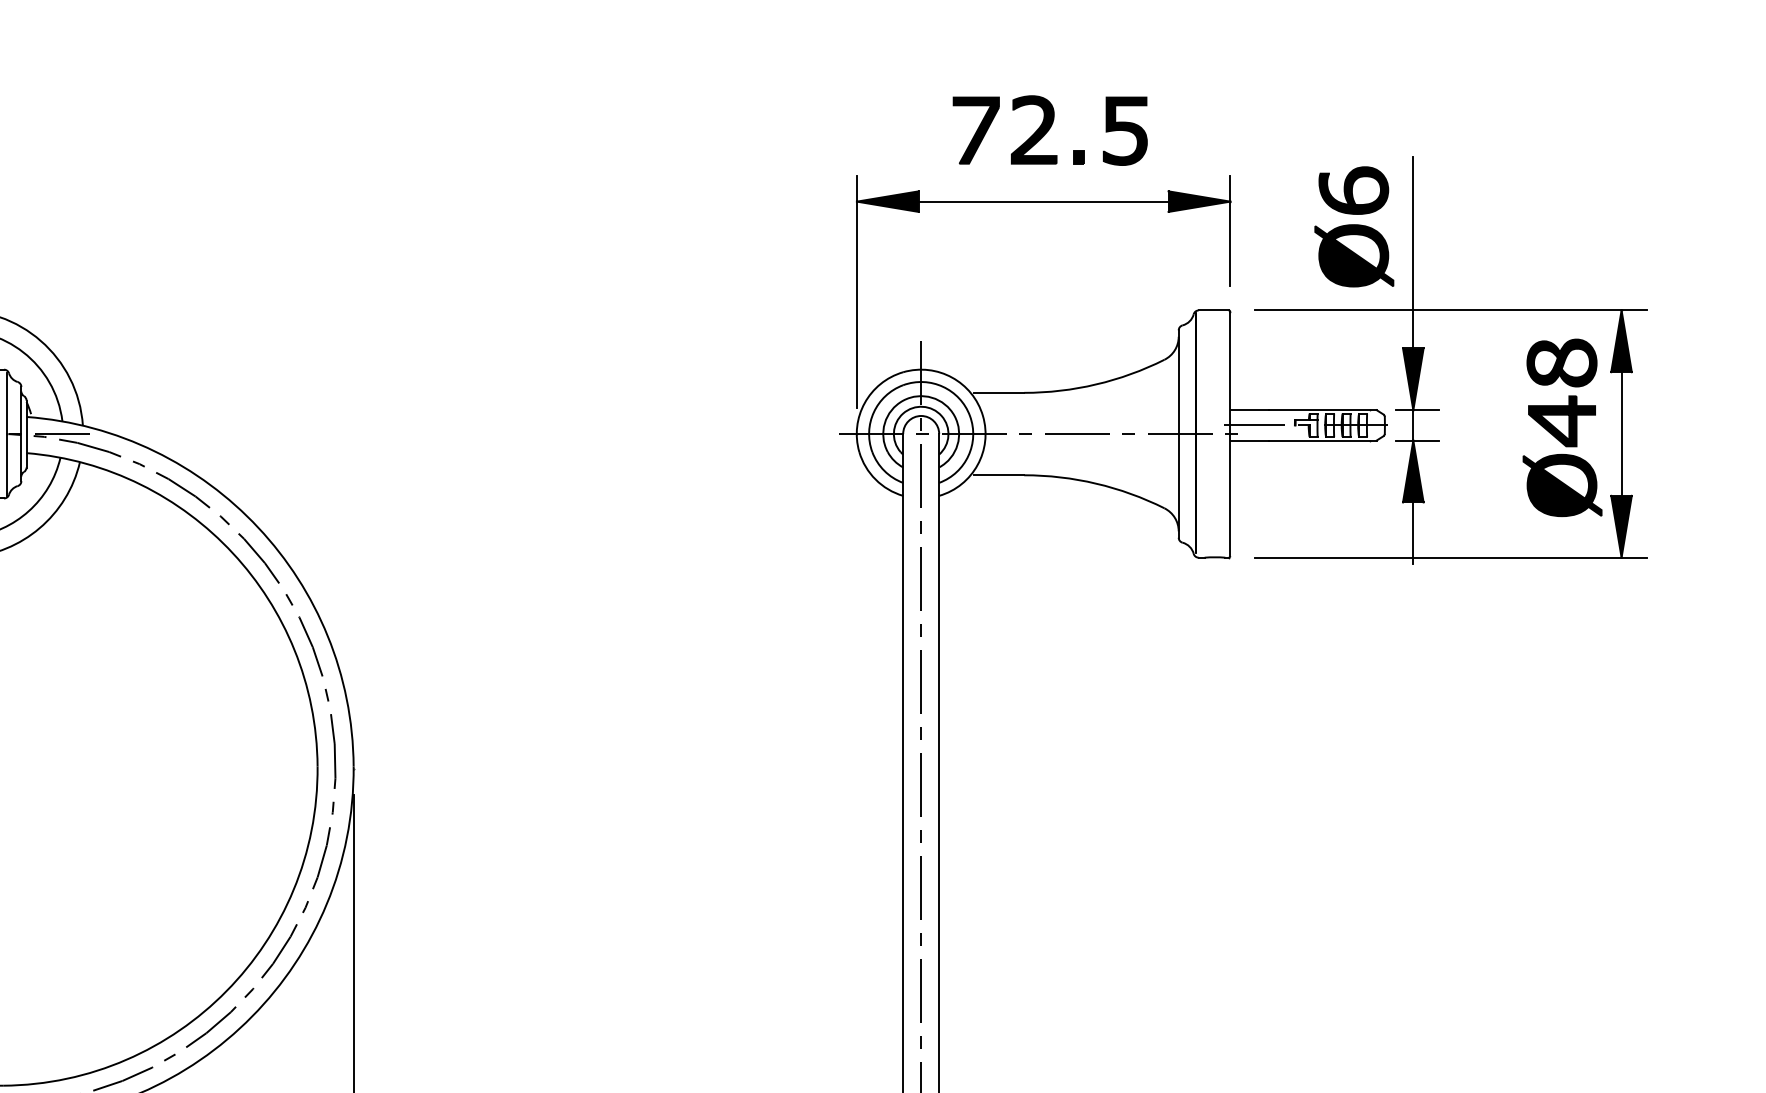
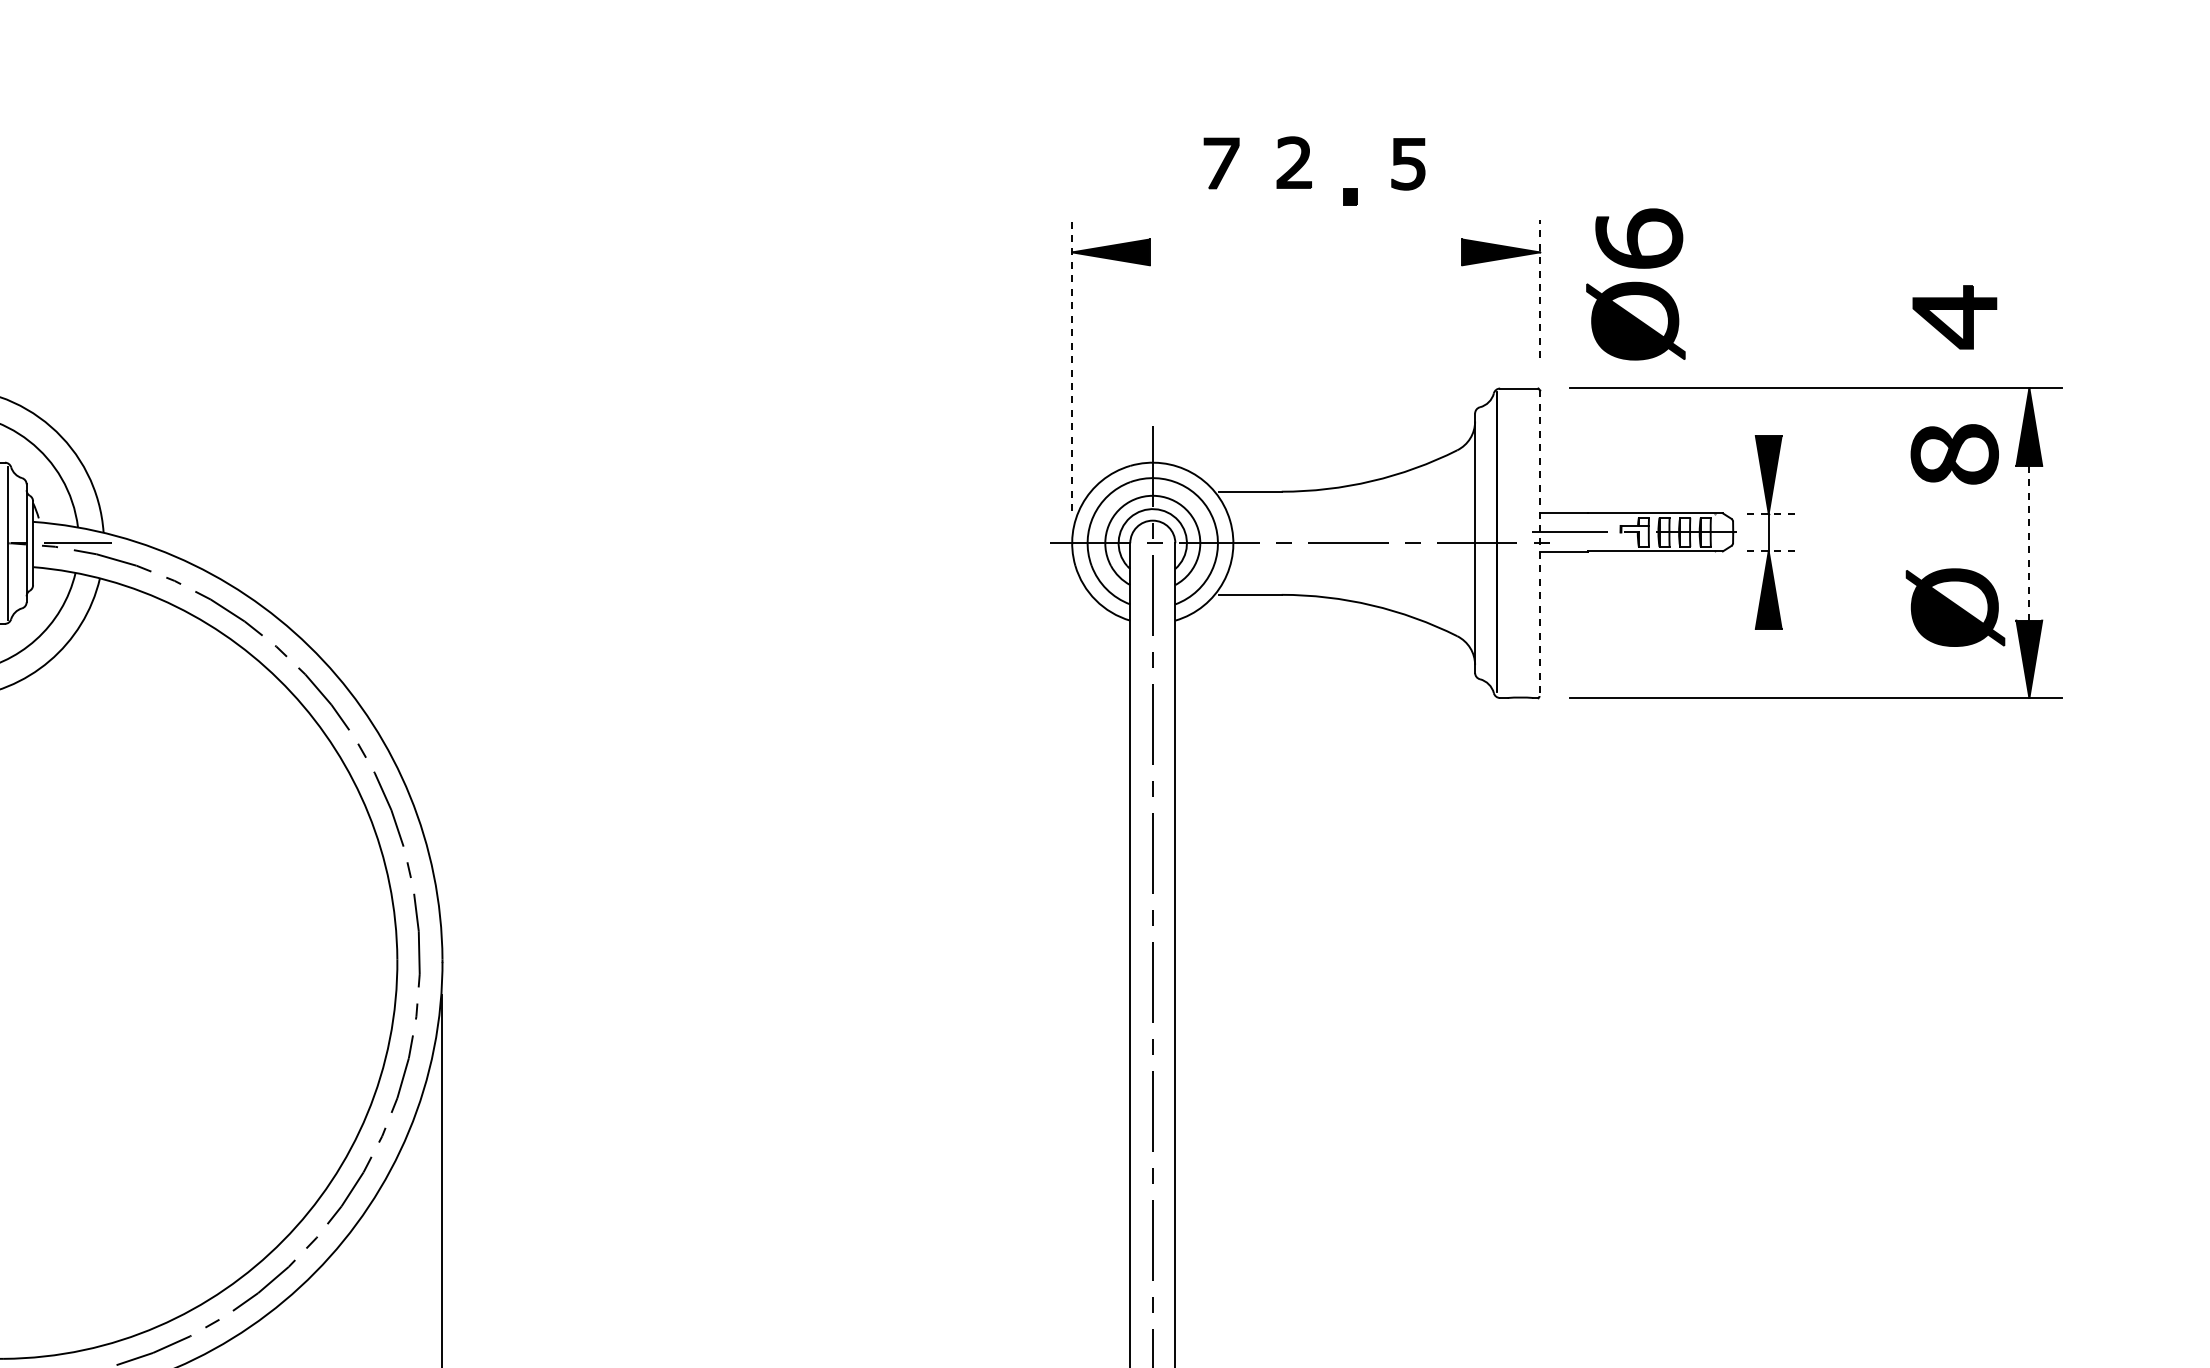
part: (1034, 129) -> (1294, 162), size x0.6
part: (976, 130) -> (1221, 163), size x0.6
part: (1125, 131) -> (1408, 164), size x0.6
part: (1354, 190) -> (1639, 238), moved
line: (1043, 201) -> (1305, 252), removed
line: (1230, 230) -> (1539, 288), solid -> dashed
line: (1413, 252) -> (1768, 316), removed
part: (1354, 255) -> (1635, 320), moved
line: (857, 292) -> (1072, 365), solid -> dashed
line: (1417, 410) -> (1774, 513), solid -> dashed
part: (1561, 421) -> (1954, 317), moved
line: (1621, 433) -> (2029, 542), solid -> dashed
line: (1230, 434) -> (1539, 543), solid -> dashed
line: (1417, 440) -> (1774, 551), solid -> dashed
line: (1413, 533) -> (1768, 667), removed

